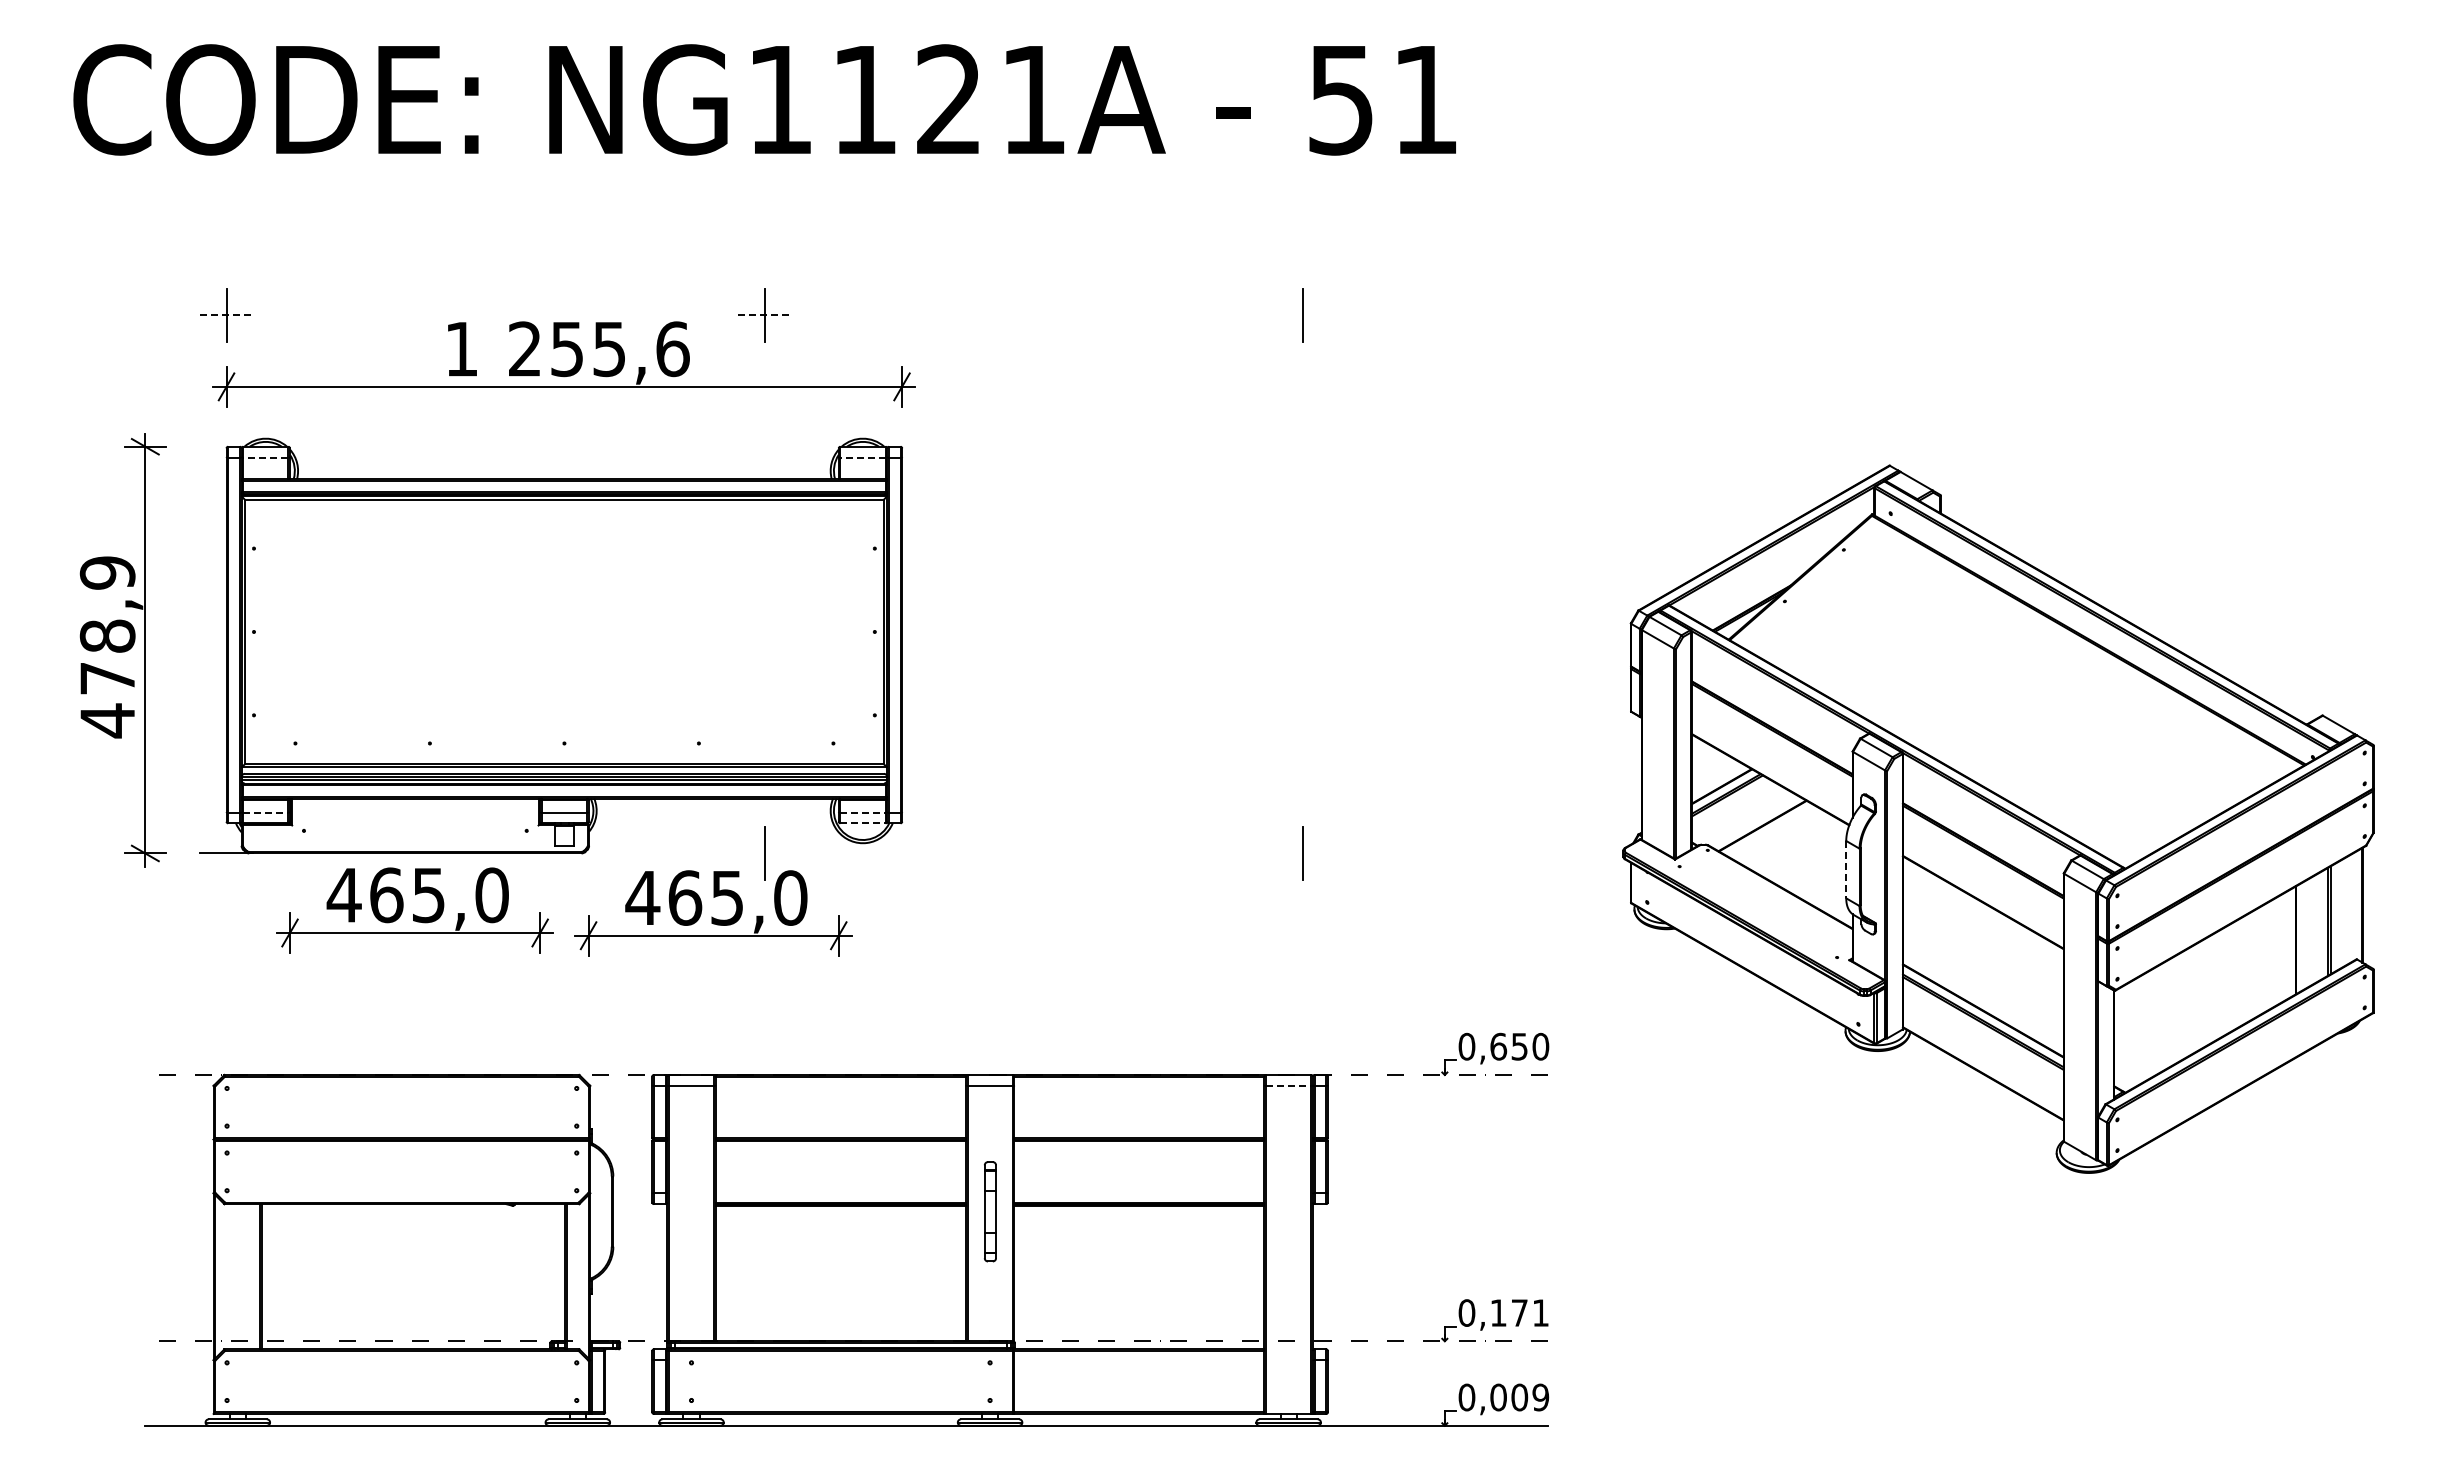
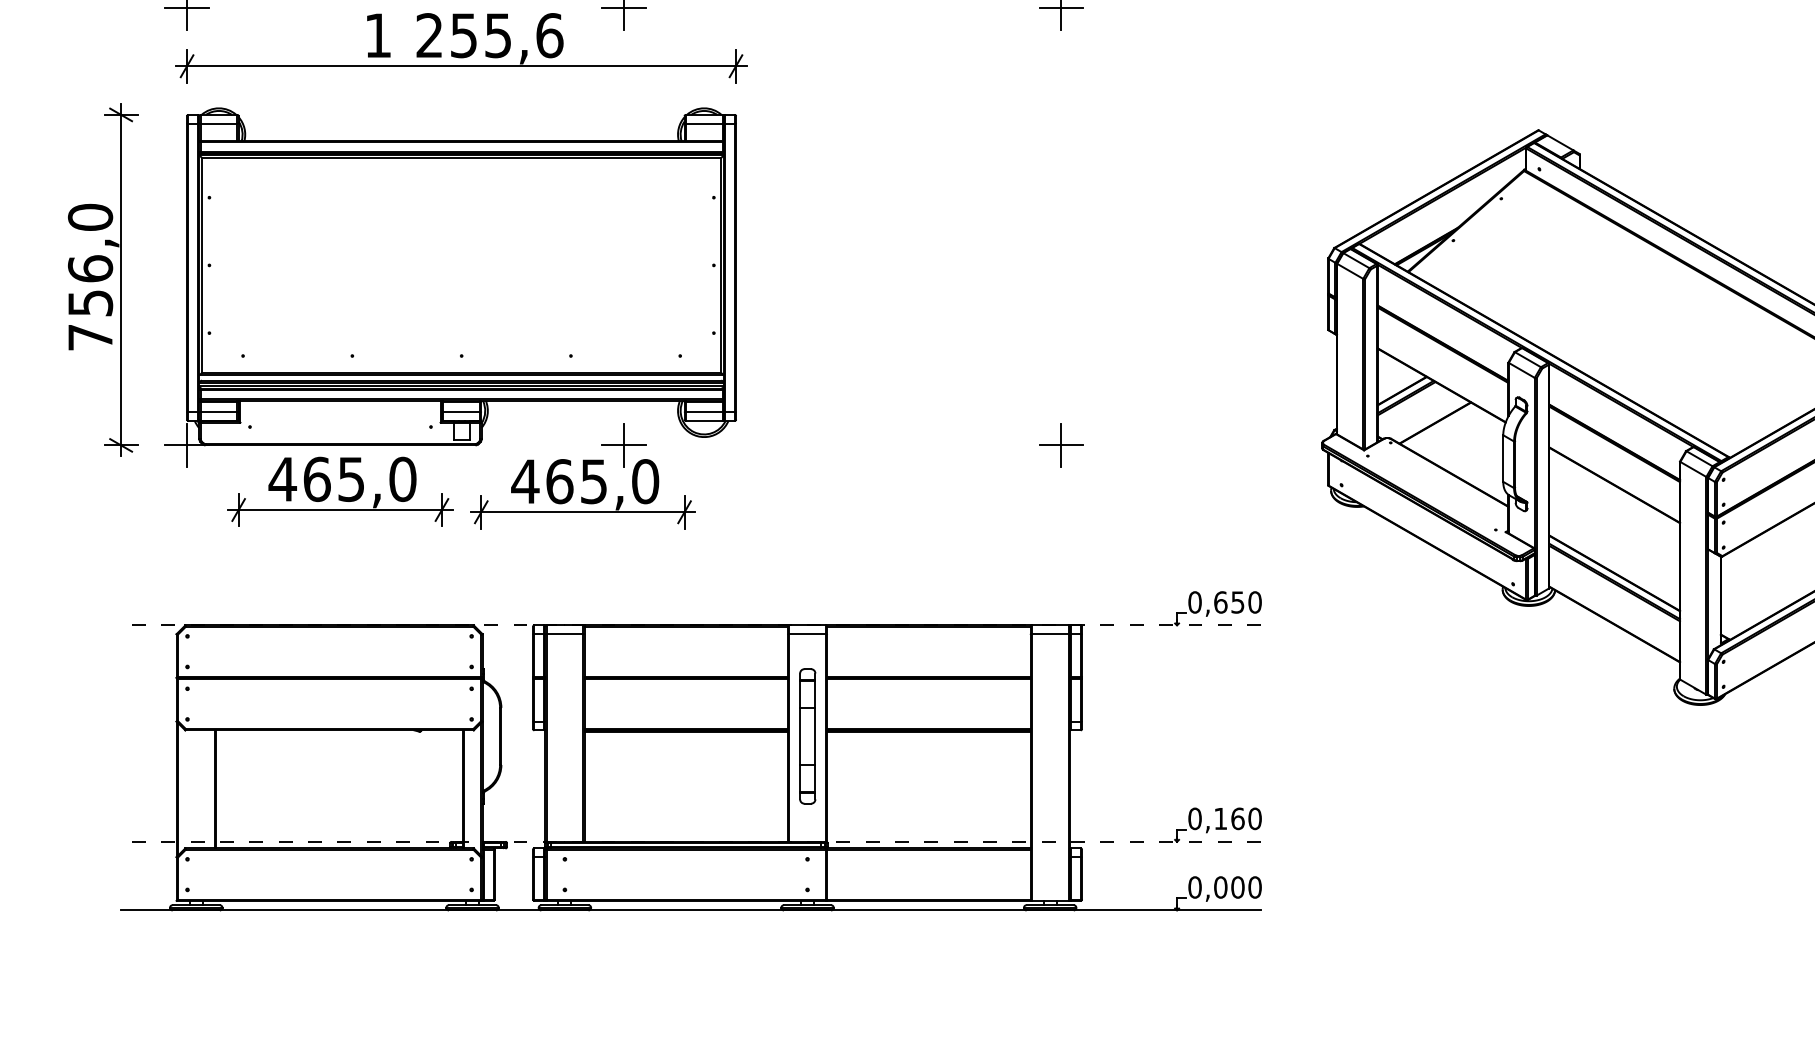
line: (226, 315) -> (187, 8), dashed -> solid
line: (764, 315) -> (624, 8), dashed -> solid
line: (1302, 315) -> (1061, 8), added
line: (265, 457) -> (218, 123), dashed -> solid
line: (862, 457) -> (703, 123), dashed -> solid
text: (107, 647) -> (90, 278), 478,9 -> 756,0
line: (265, 812) -> (218, 412), dashed -> solid
line: (862, 812) -> (703, 412), dashed -> solid
line: (862, 823) -> (703, 421), dashed -> solid
line: (226, 853) -> (187, 445), added
line: (764, 853) -> (624, 445), added
line: (1302, 853) -> (1061, 445), added
line: (1846, 869) -> (1503, 458), dashed -> solid
line: (1288, 1085) -> (1050, 633), dashed -> solid
part: (990, 1211) -> (807, 736), size x1.67
text: (1530, 1312) -> (1246, 818), 0,171 -> 0,160
text: (1540, 1397) -> (1254, 887), 0,009 -> 0,000

